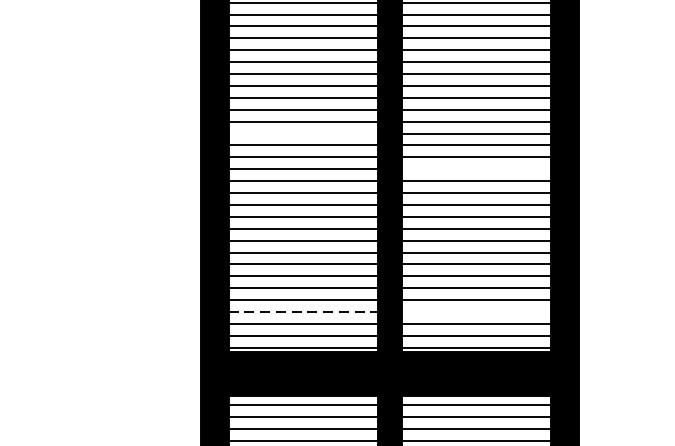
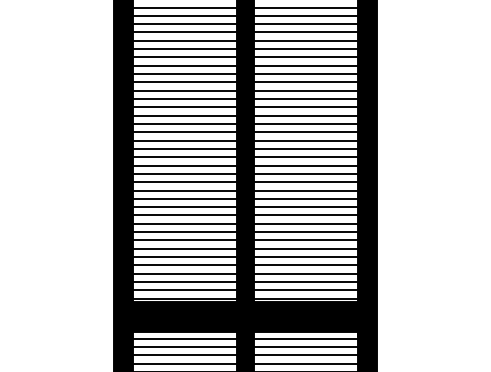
line: (302, 132) -> (184, 148), added
line: (475, 168) -> (305, 173), added
line: (304, 311) -> (185, 273), dashed -> solid
line: (475, 311) -> (305, 273), added

